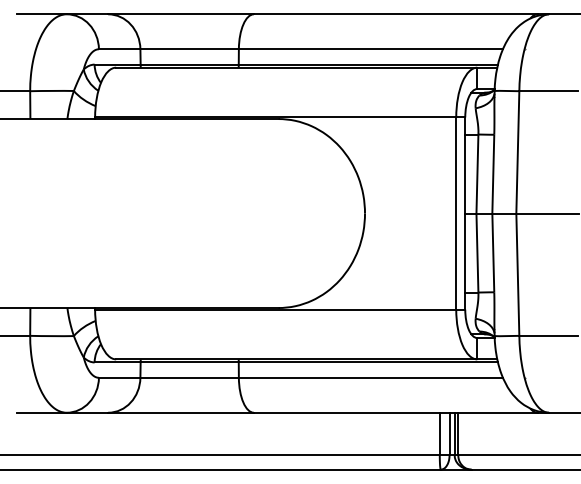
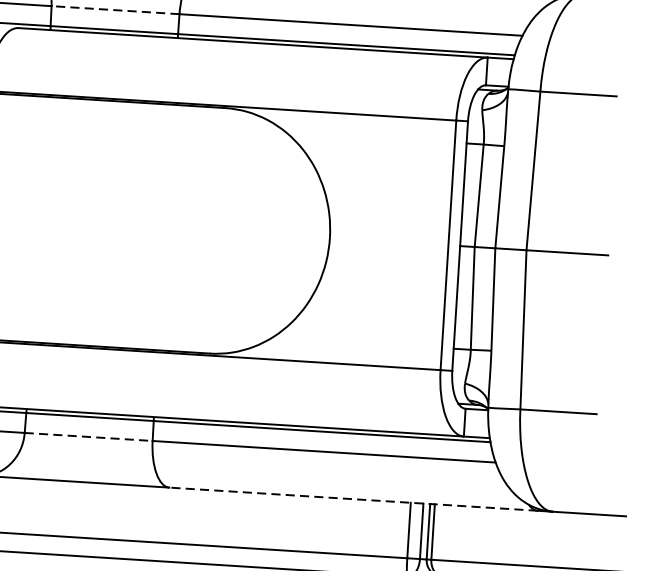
line: (189, 49) -> (115, 10), solid -> dashed
line: (190, 377) -> (89, 436), solid -> dashed
line: (395, 412) -> (353, 498), solid -> dashed

